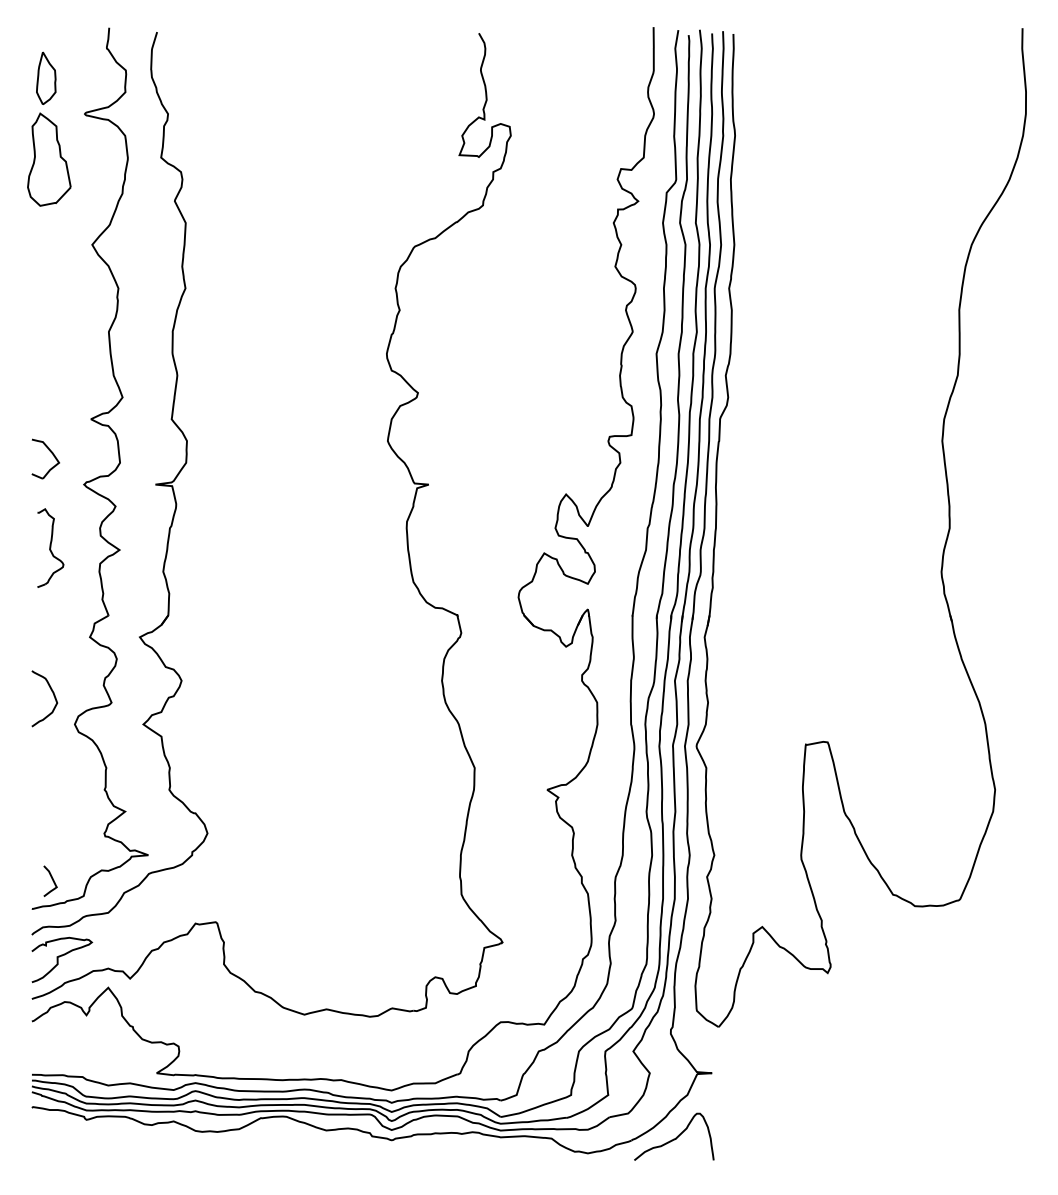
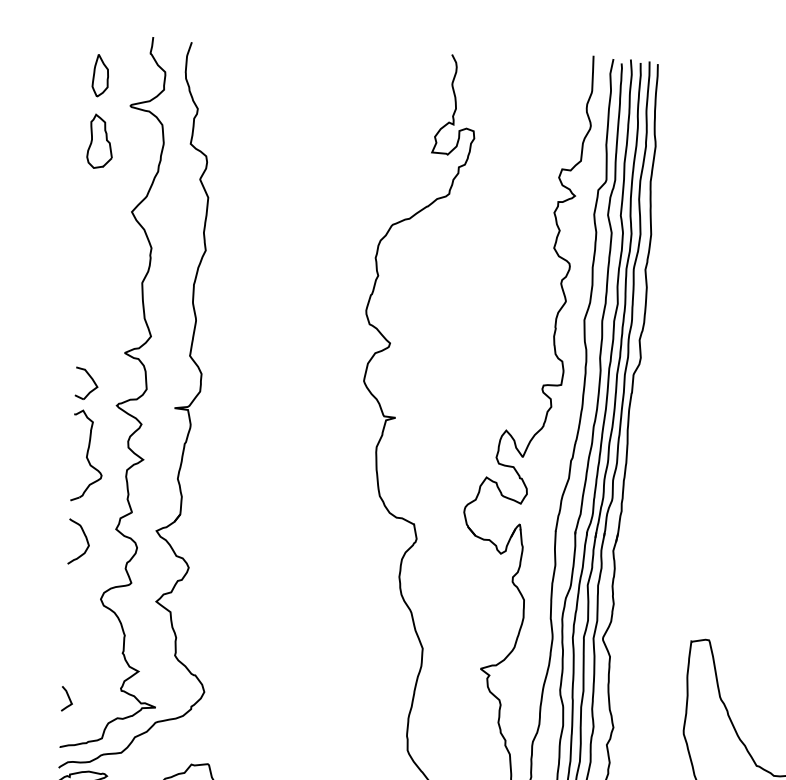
part: (49, 159) -> (100, 141), size x0.71
part: (50, 547) -> (87, 455), size x1.43
curve: (53, 696) -> (86, 540), moved
curve: (51, 879) -> (67, 697), moved

